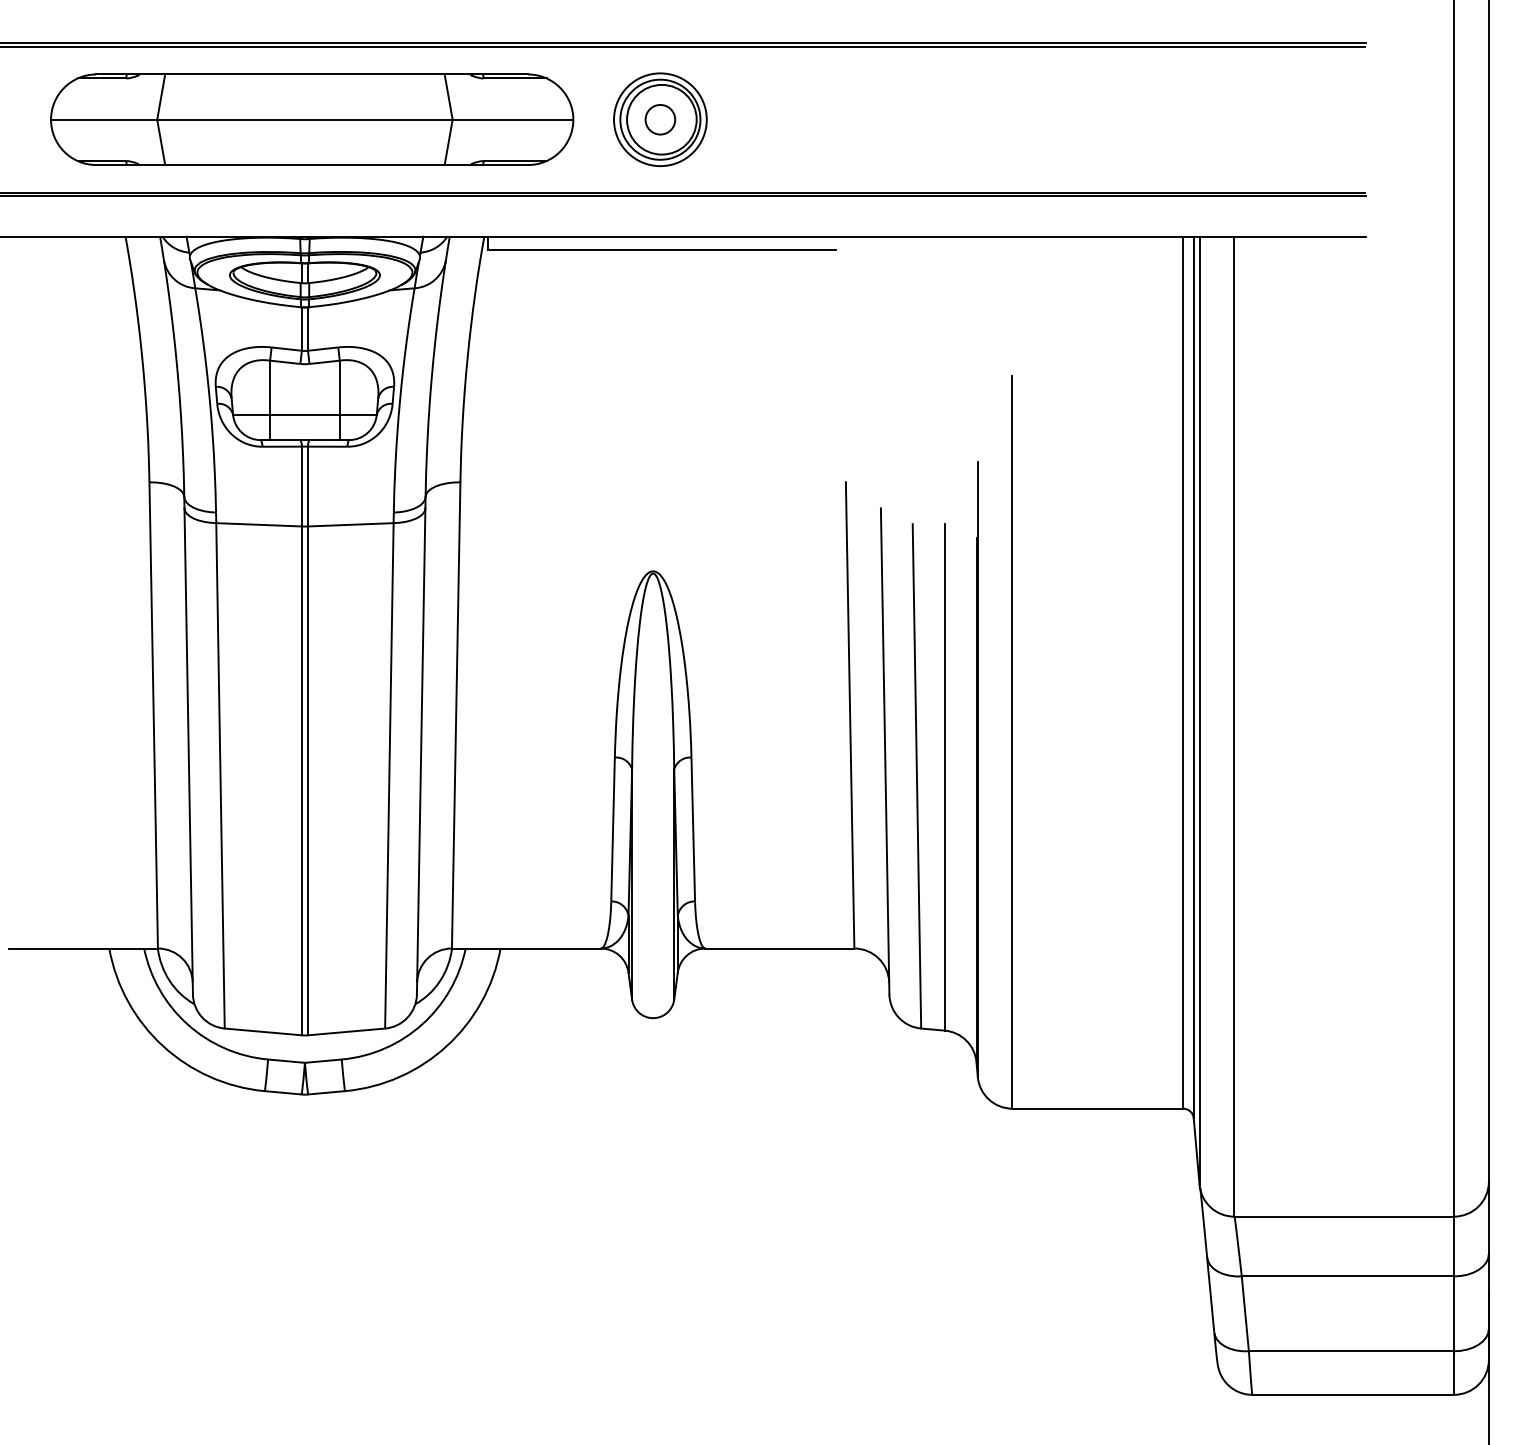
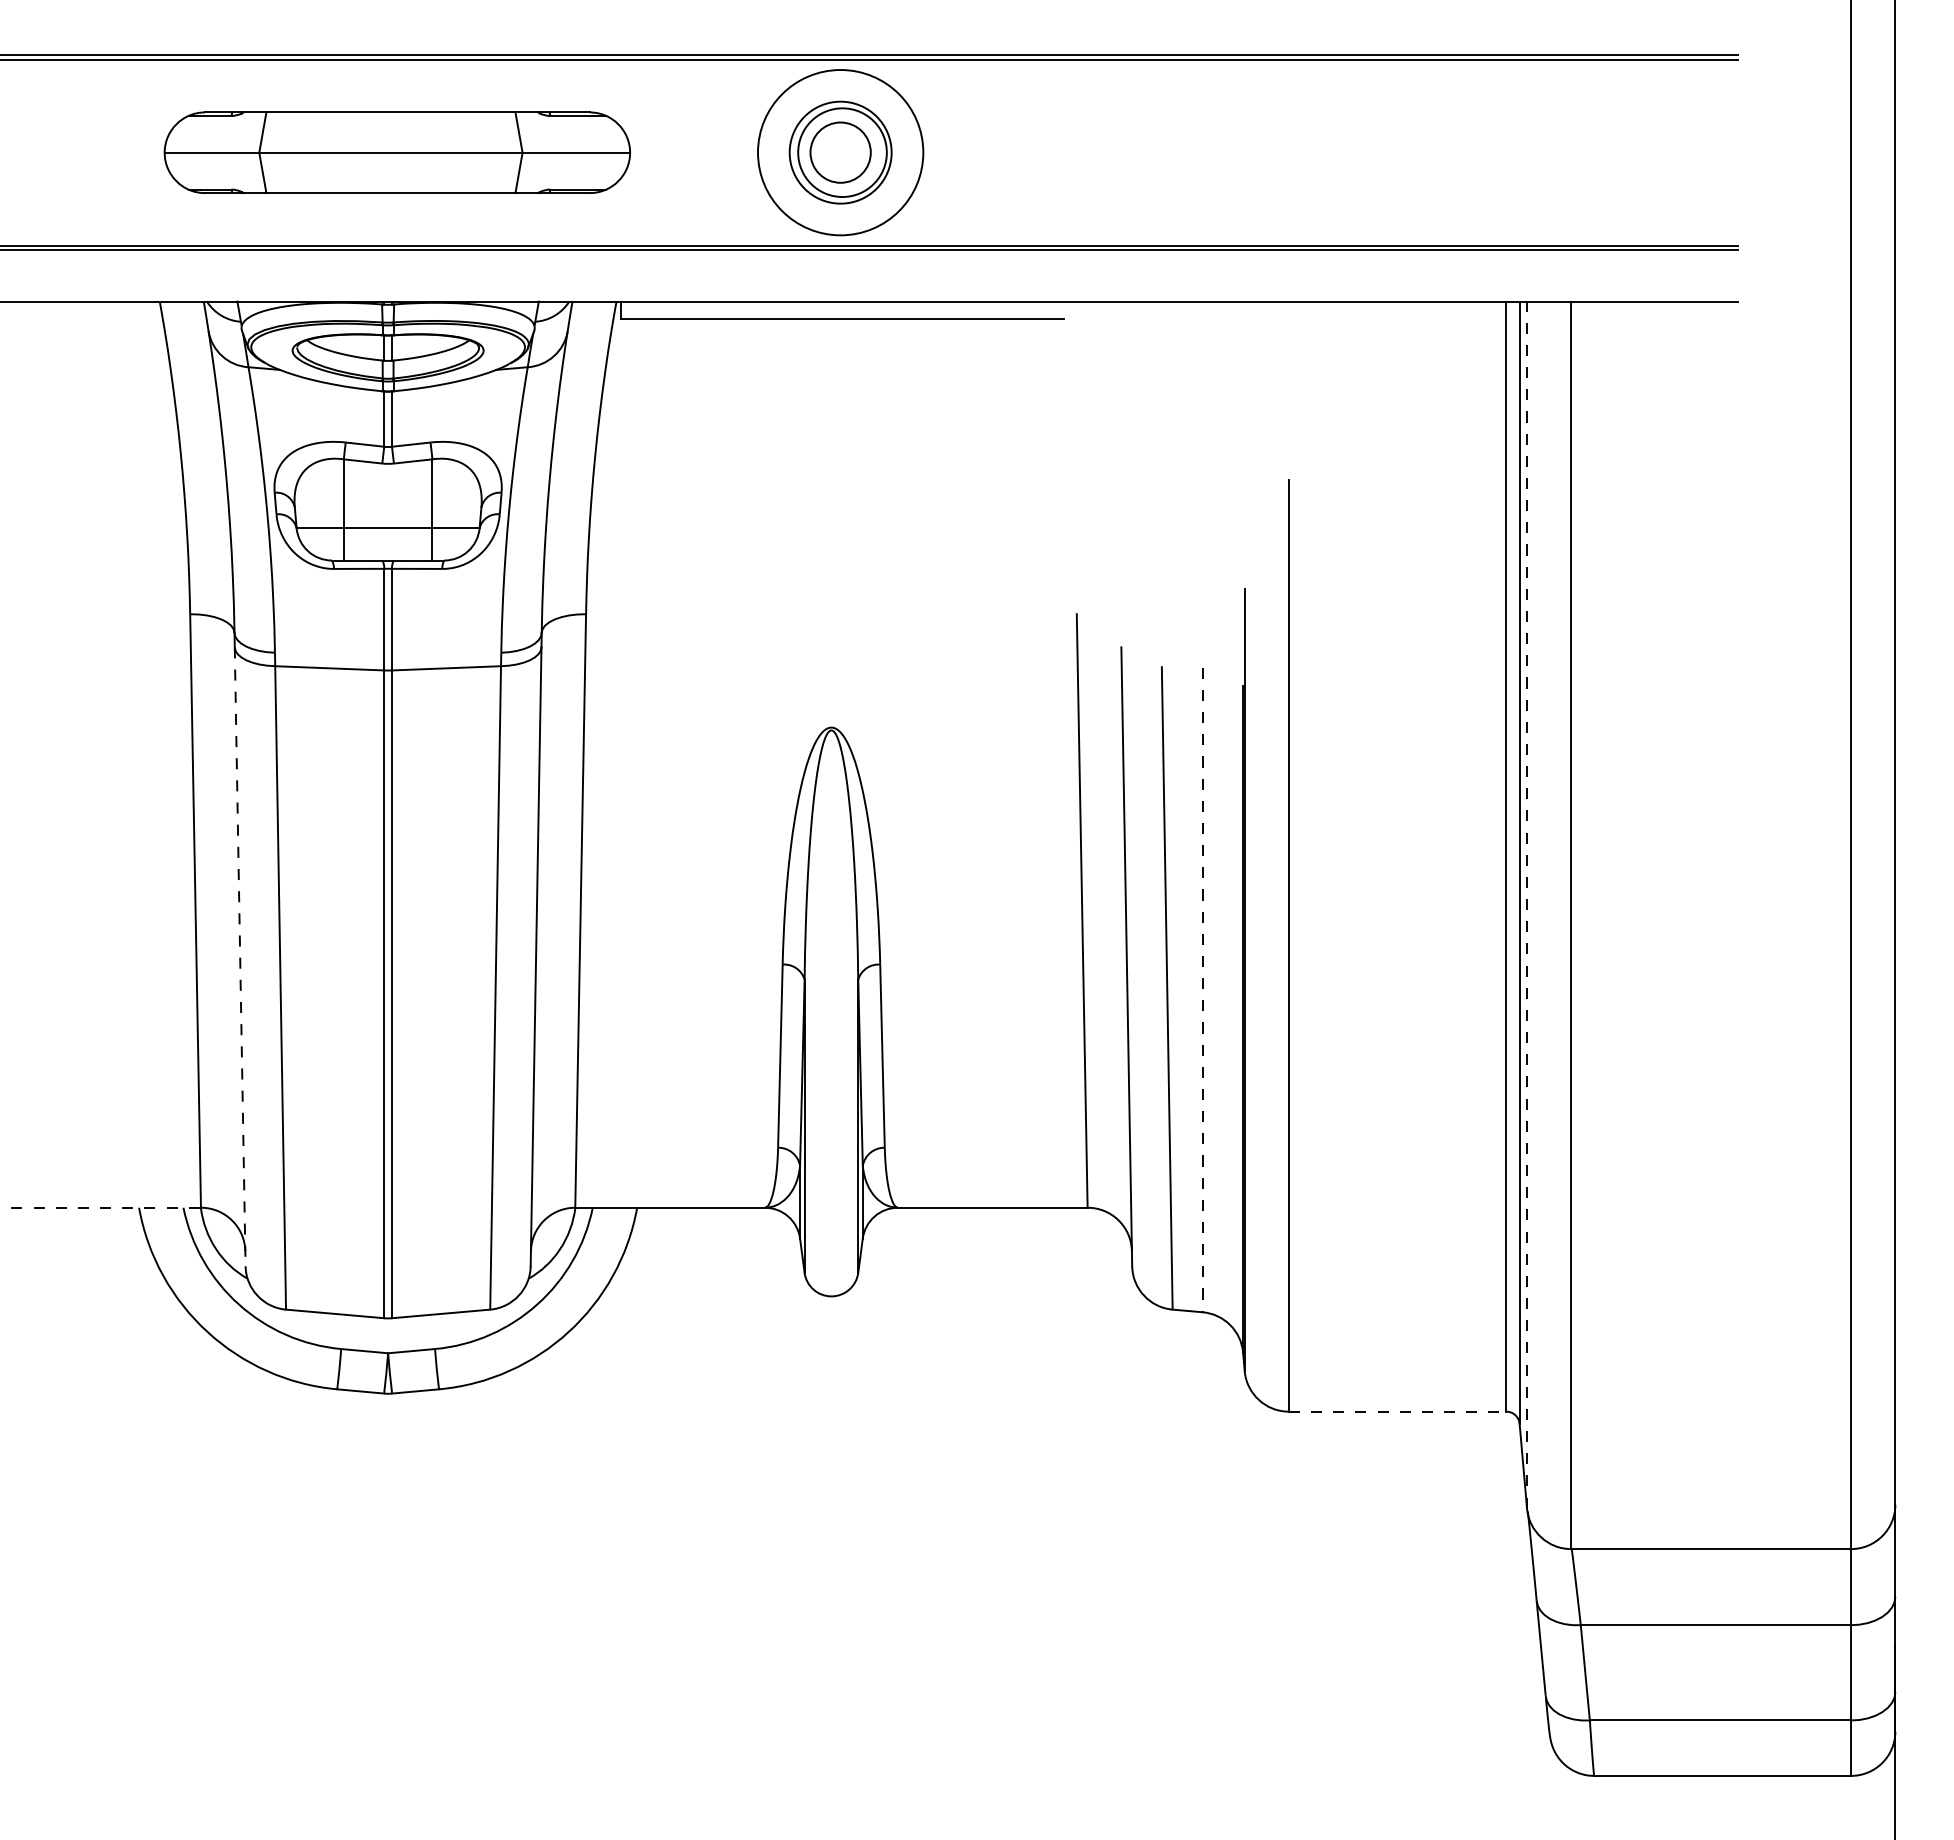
part: (312, 119) -> (397, 152), size x0.7
circle: (660, 119) -> (840, 152), size x1.4
circle: (660, 119) -> (840, 152), size x1.6
line: (1199, 711) -> (1527, 905), solid -> dashed
line: (188, 751) -> (240, 957), solid -> dashed
line: (944, 777) -> (1202, 990), solid -> dashed
line: (83, 948) -> (106, 1207), solid -> dashed
line: (1097, 1108) -> (1397, 1411), solid -> dashed

